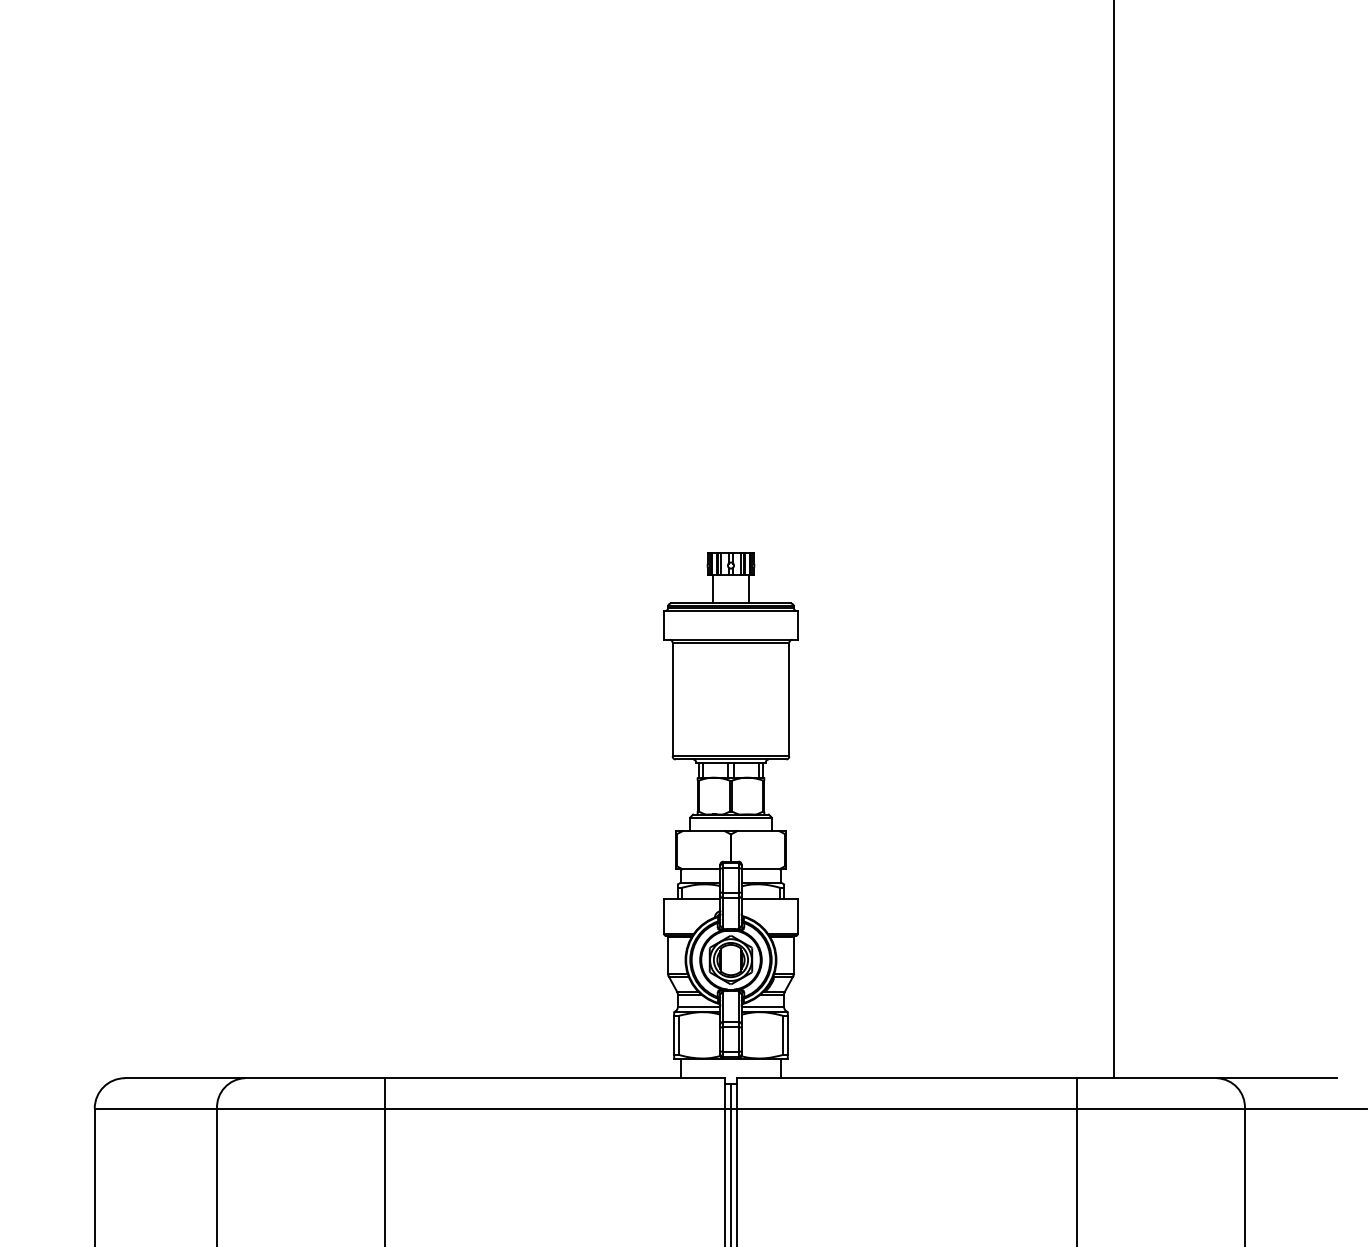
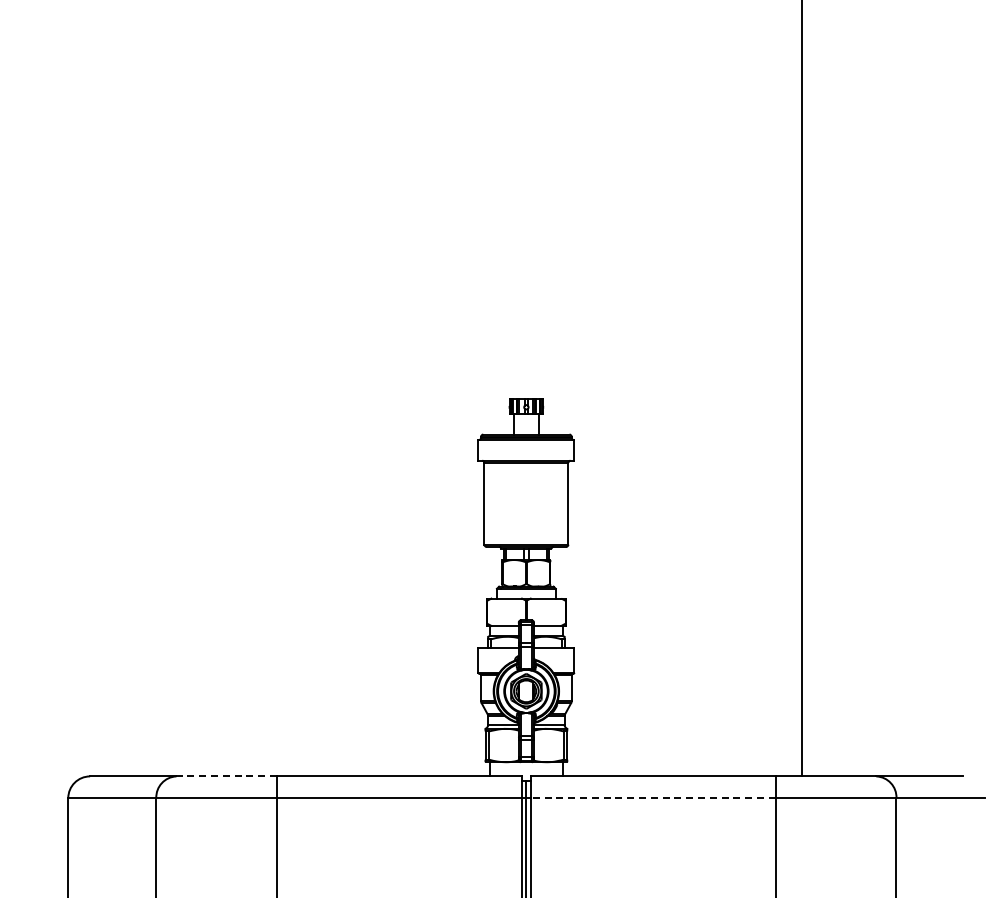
line: (314, 1078) -> (226, 776), solid -> dashed
line: (907, 1108) -> (653, 798), solid -> dashed

